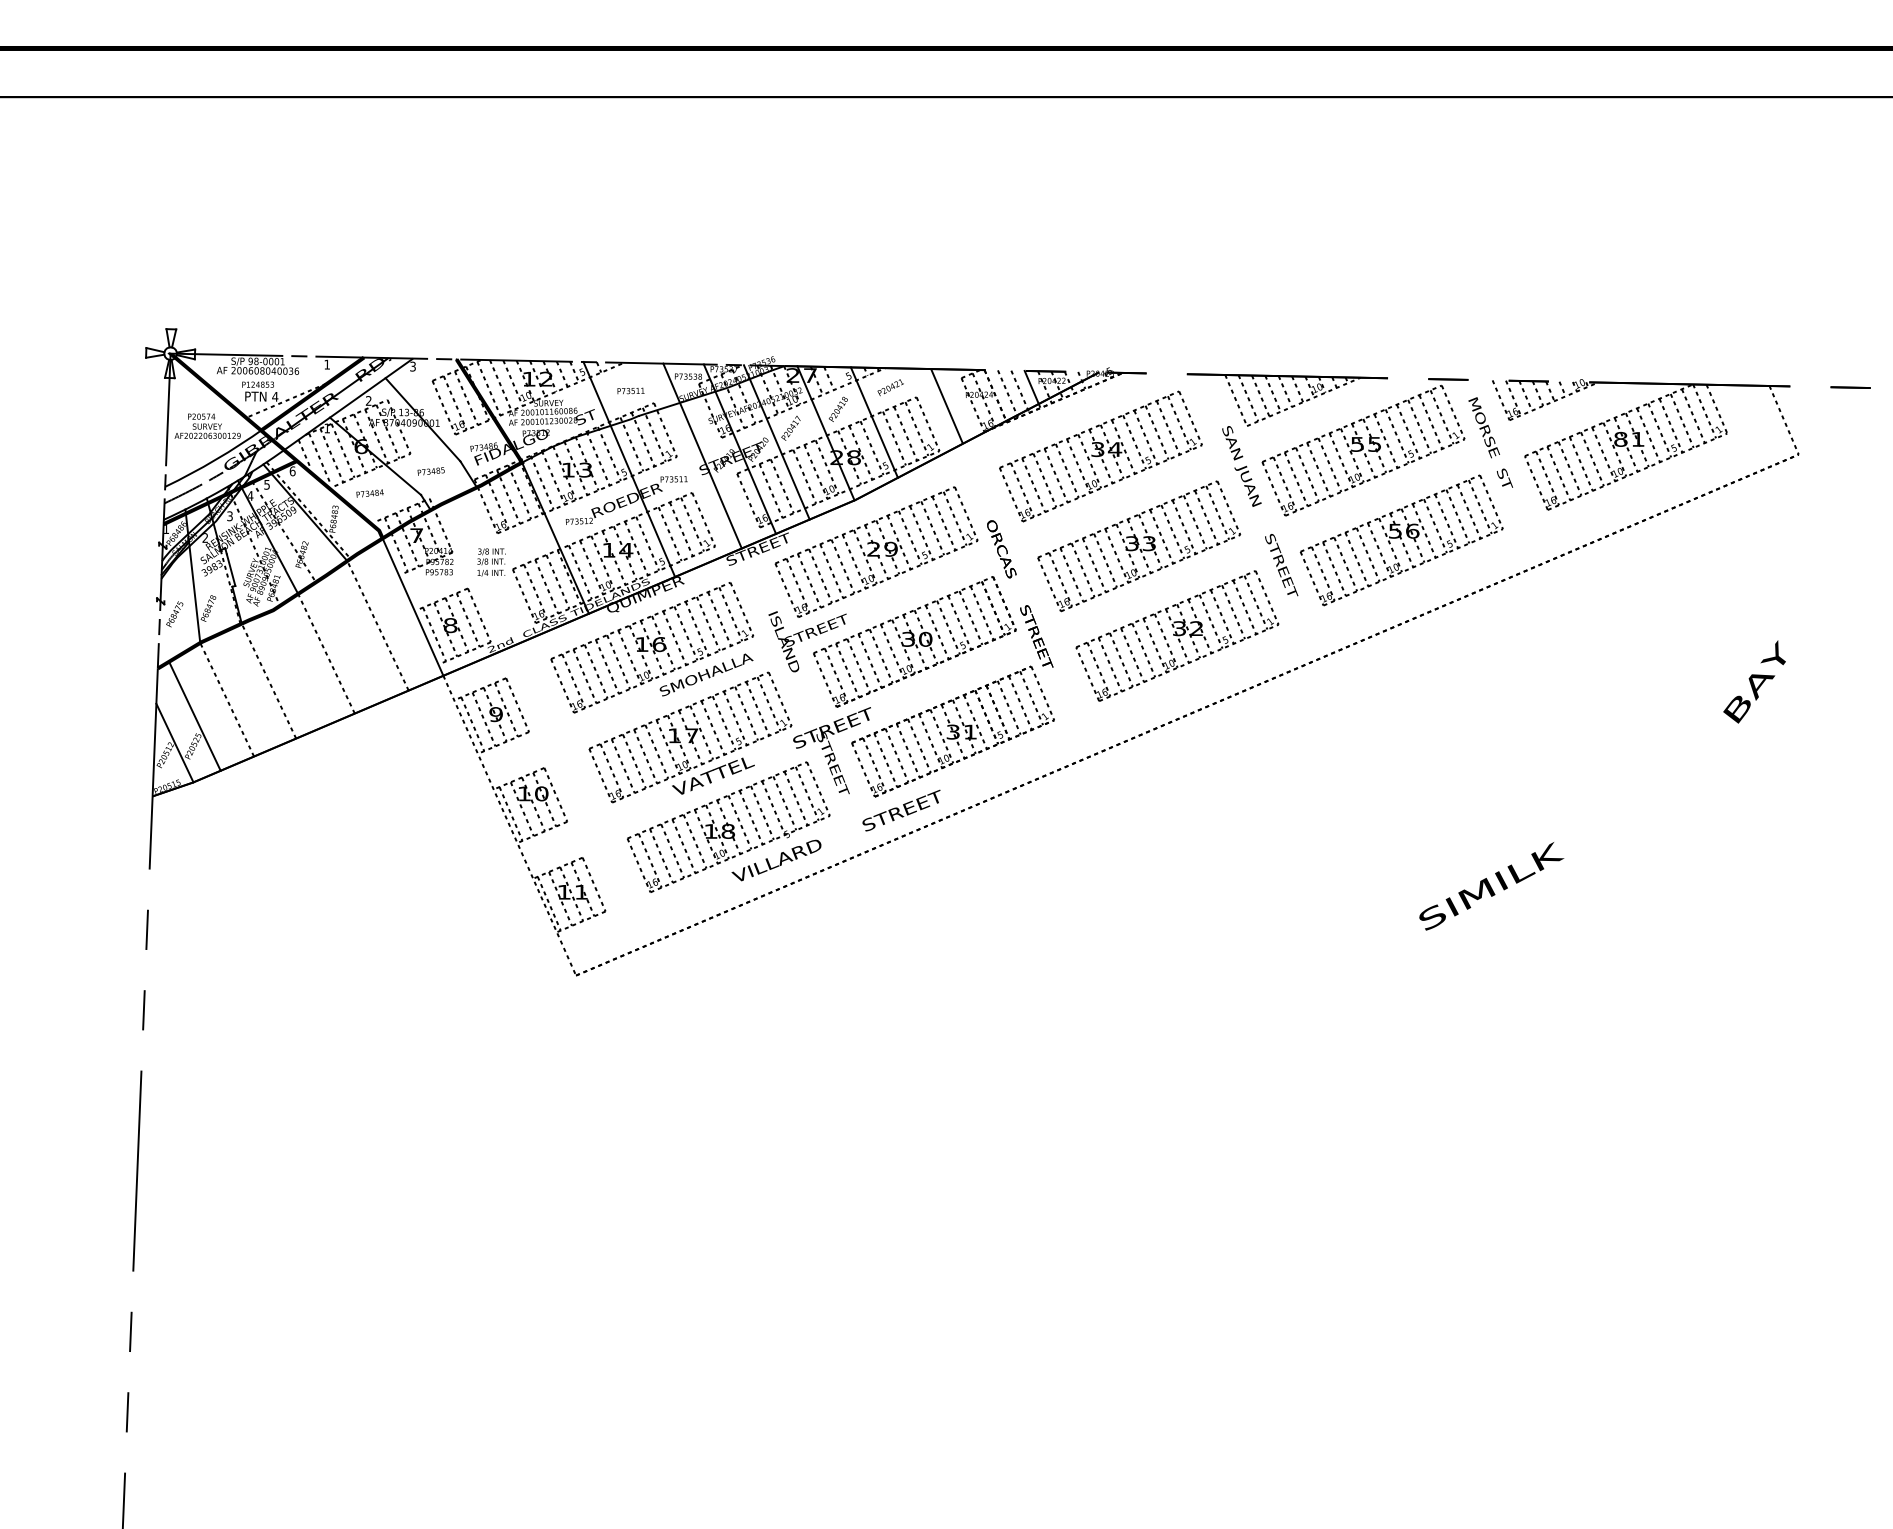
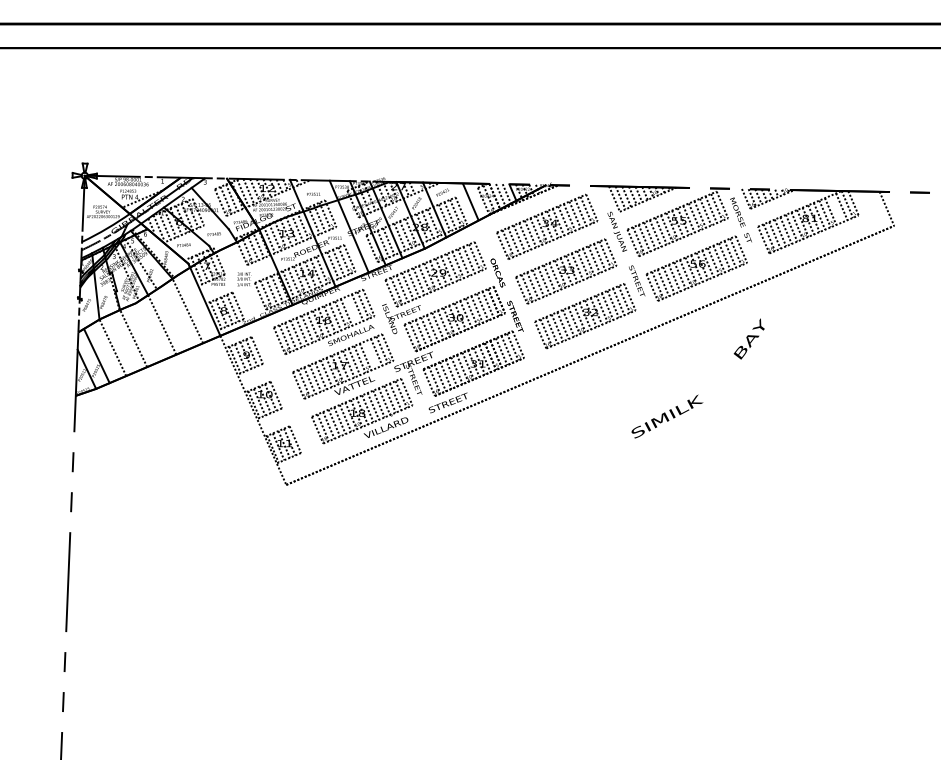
line: (1680, 419) -> (835, 208), removed
line: (707, 622) -> (351, 309), removed
text: (1753, 681) -> (748, 338), moved
line: (745, 713) -> (370, 354), removed
text: (1491, 886) -> (667, 416), moved

